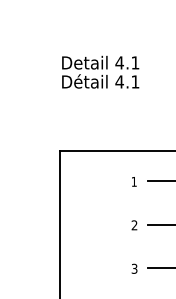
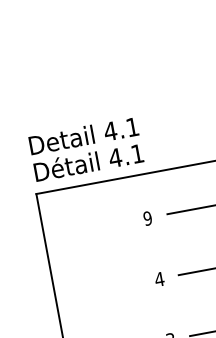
text: (100, 71) -> (85, 148), moved
text: (133, 181) -> (146, 218), 1 -> 9
text: (134, 225) -> (159, 279), 2 -> 4

